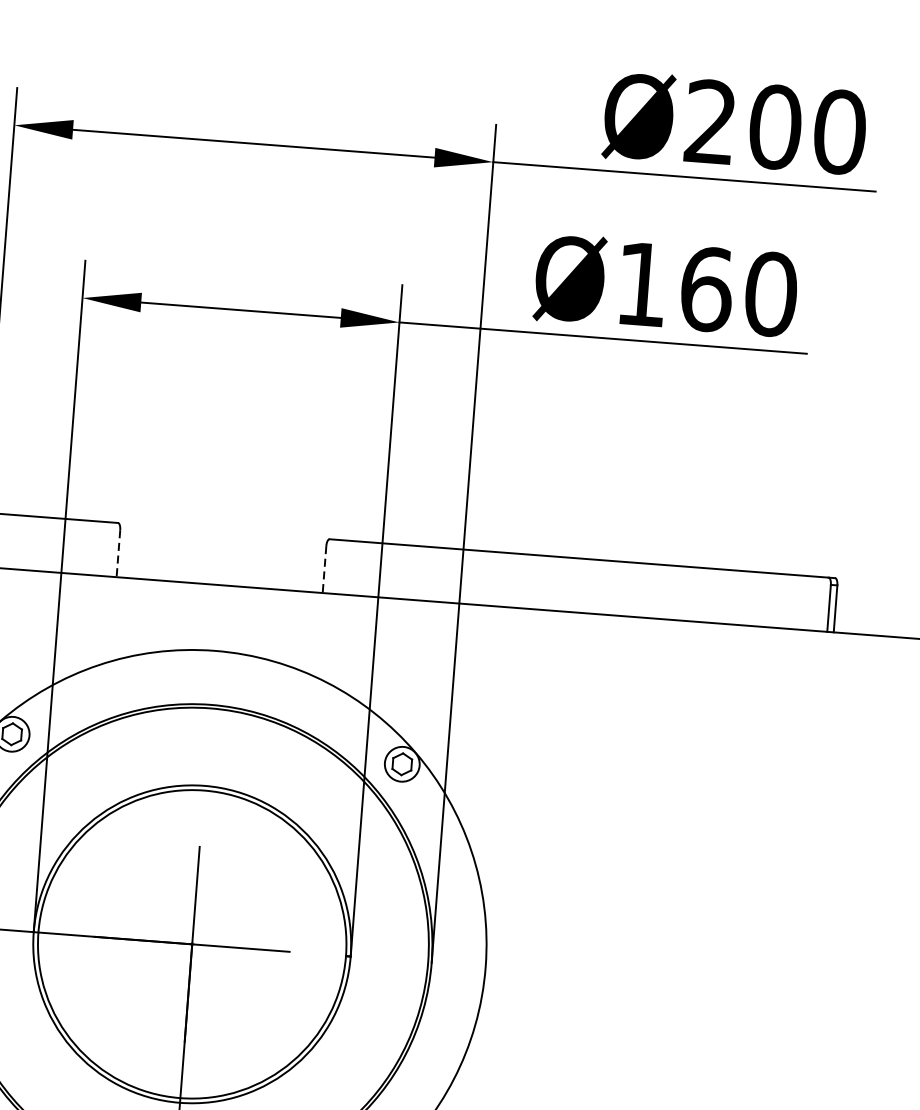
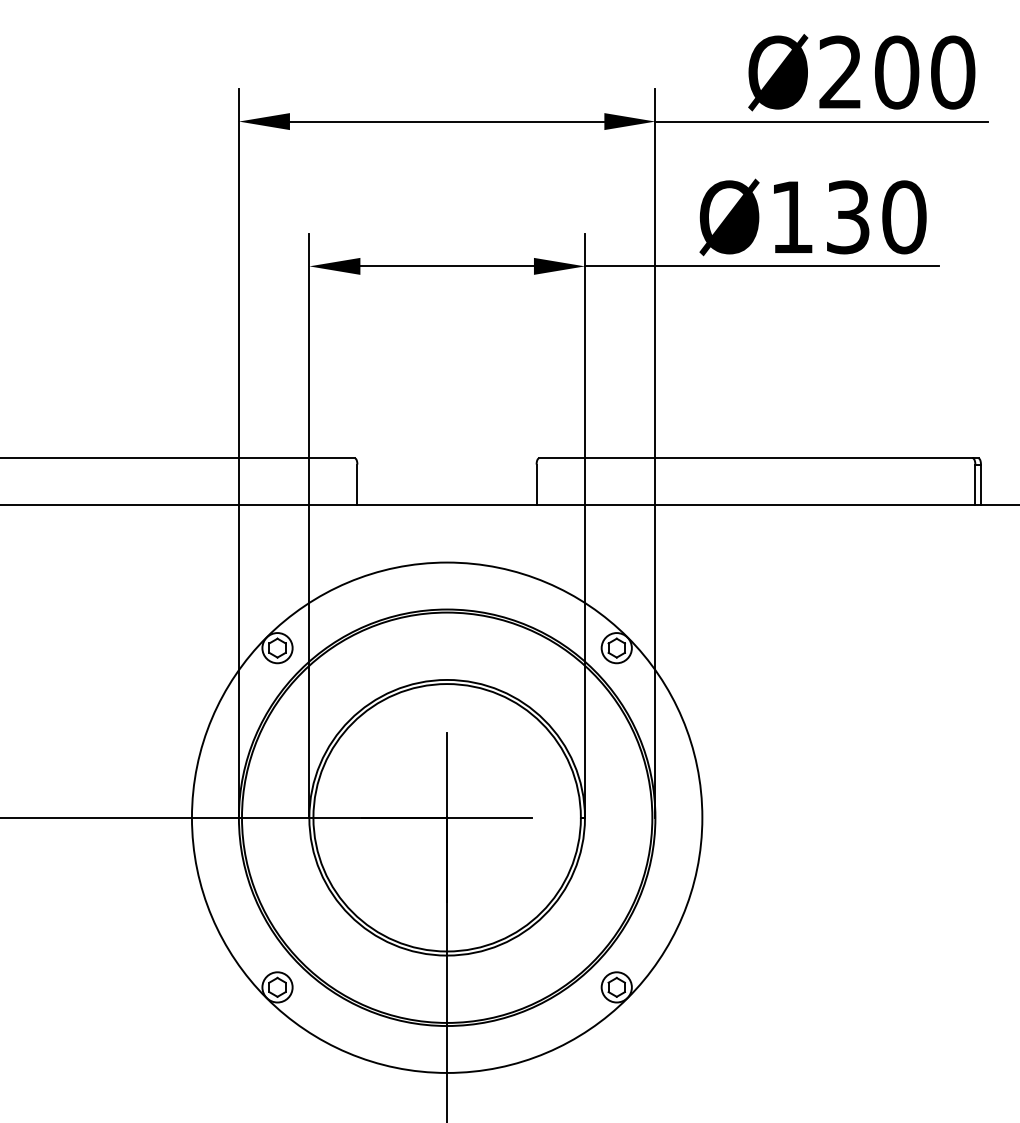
text: (706, 289) -> (848, 217), Ø160 -> Ø130
line: (118, 554) -> (357, 485), dashed -> solid
line: (324, 570) -> (536, 485), dashed -> solid

